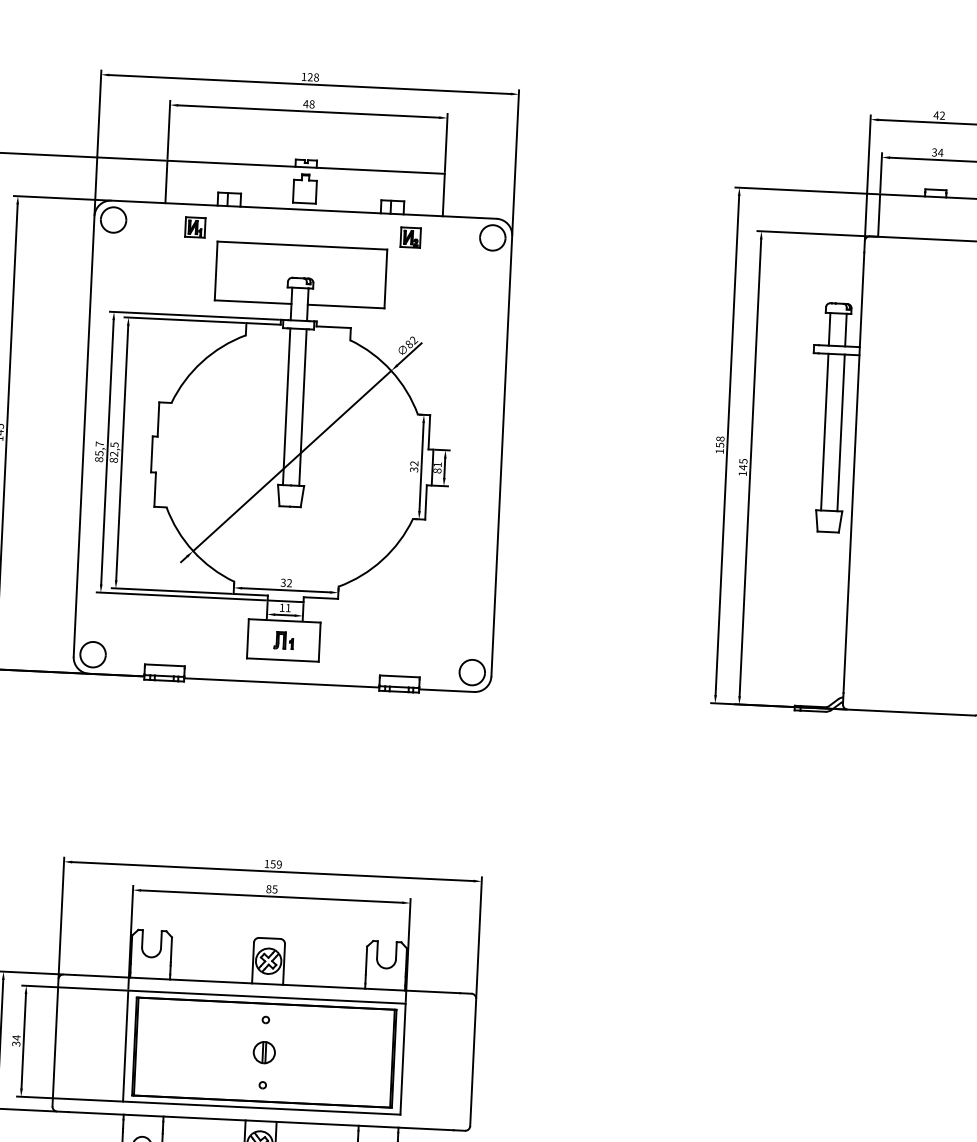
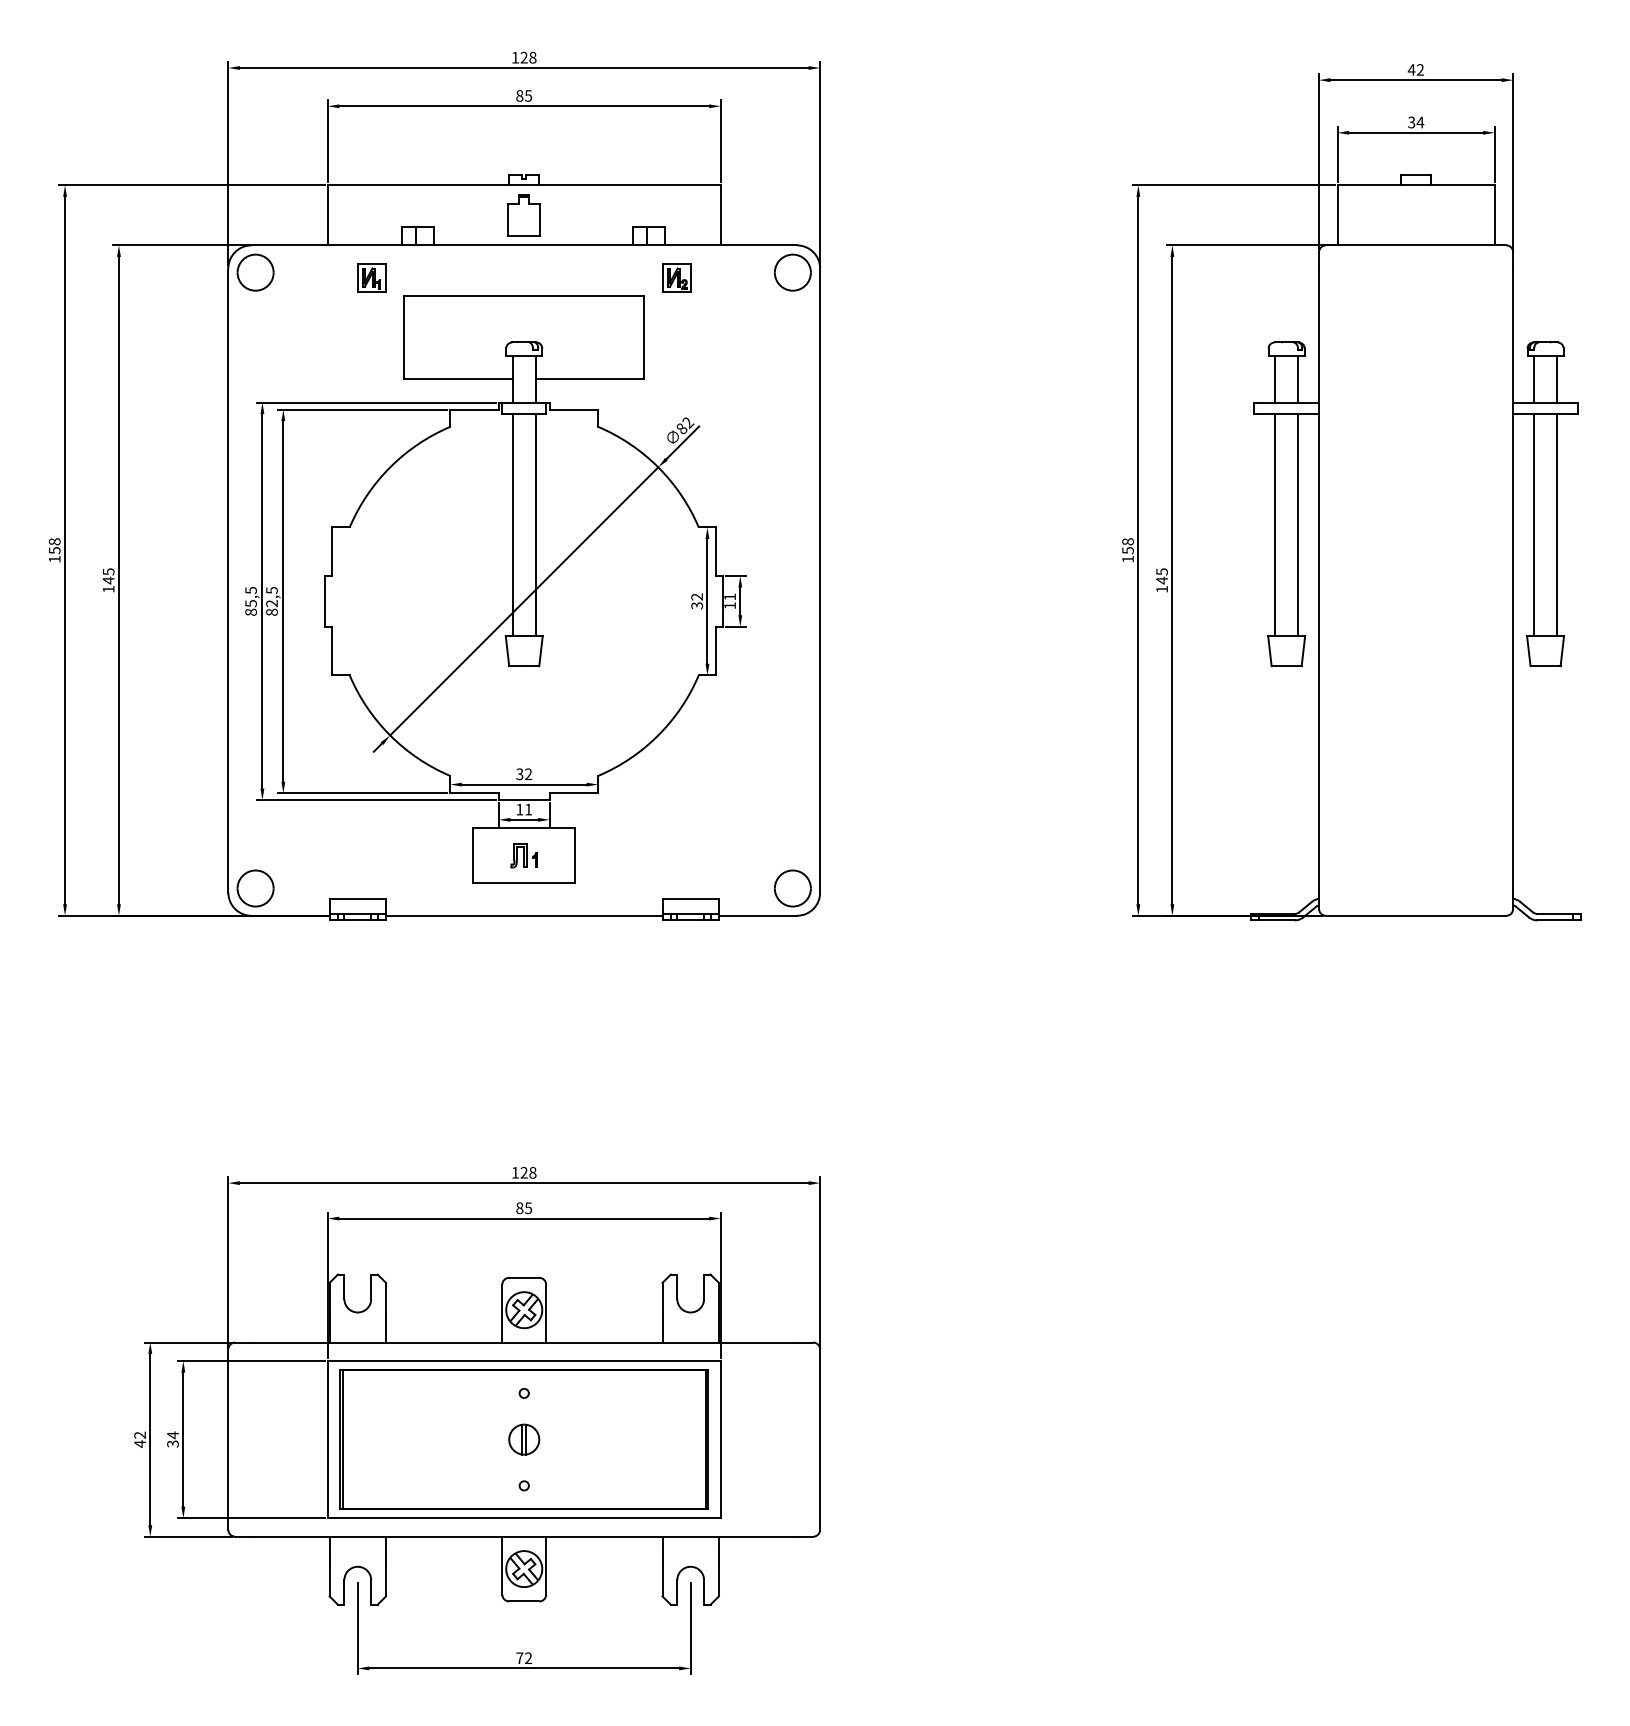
text: (308, 103) -> (523, 95), 48 -> 85
text: (99, 444) -> (250, 590), 85,7 -> 85,5
text: (436, 470) -> (729, 605), 81 -> 11
text: (276, 864) -> (528, 1172), 159 -> 128

